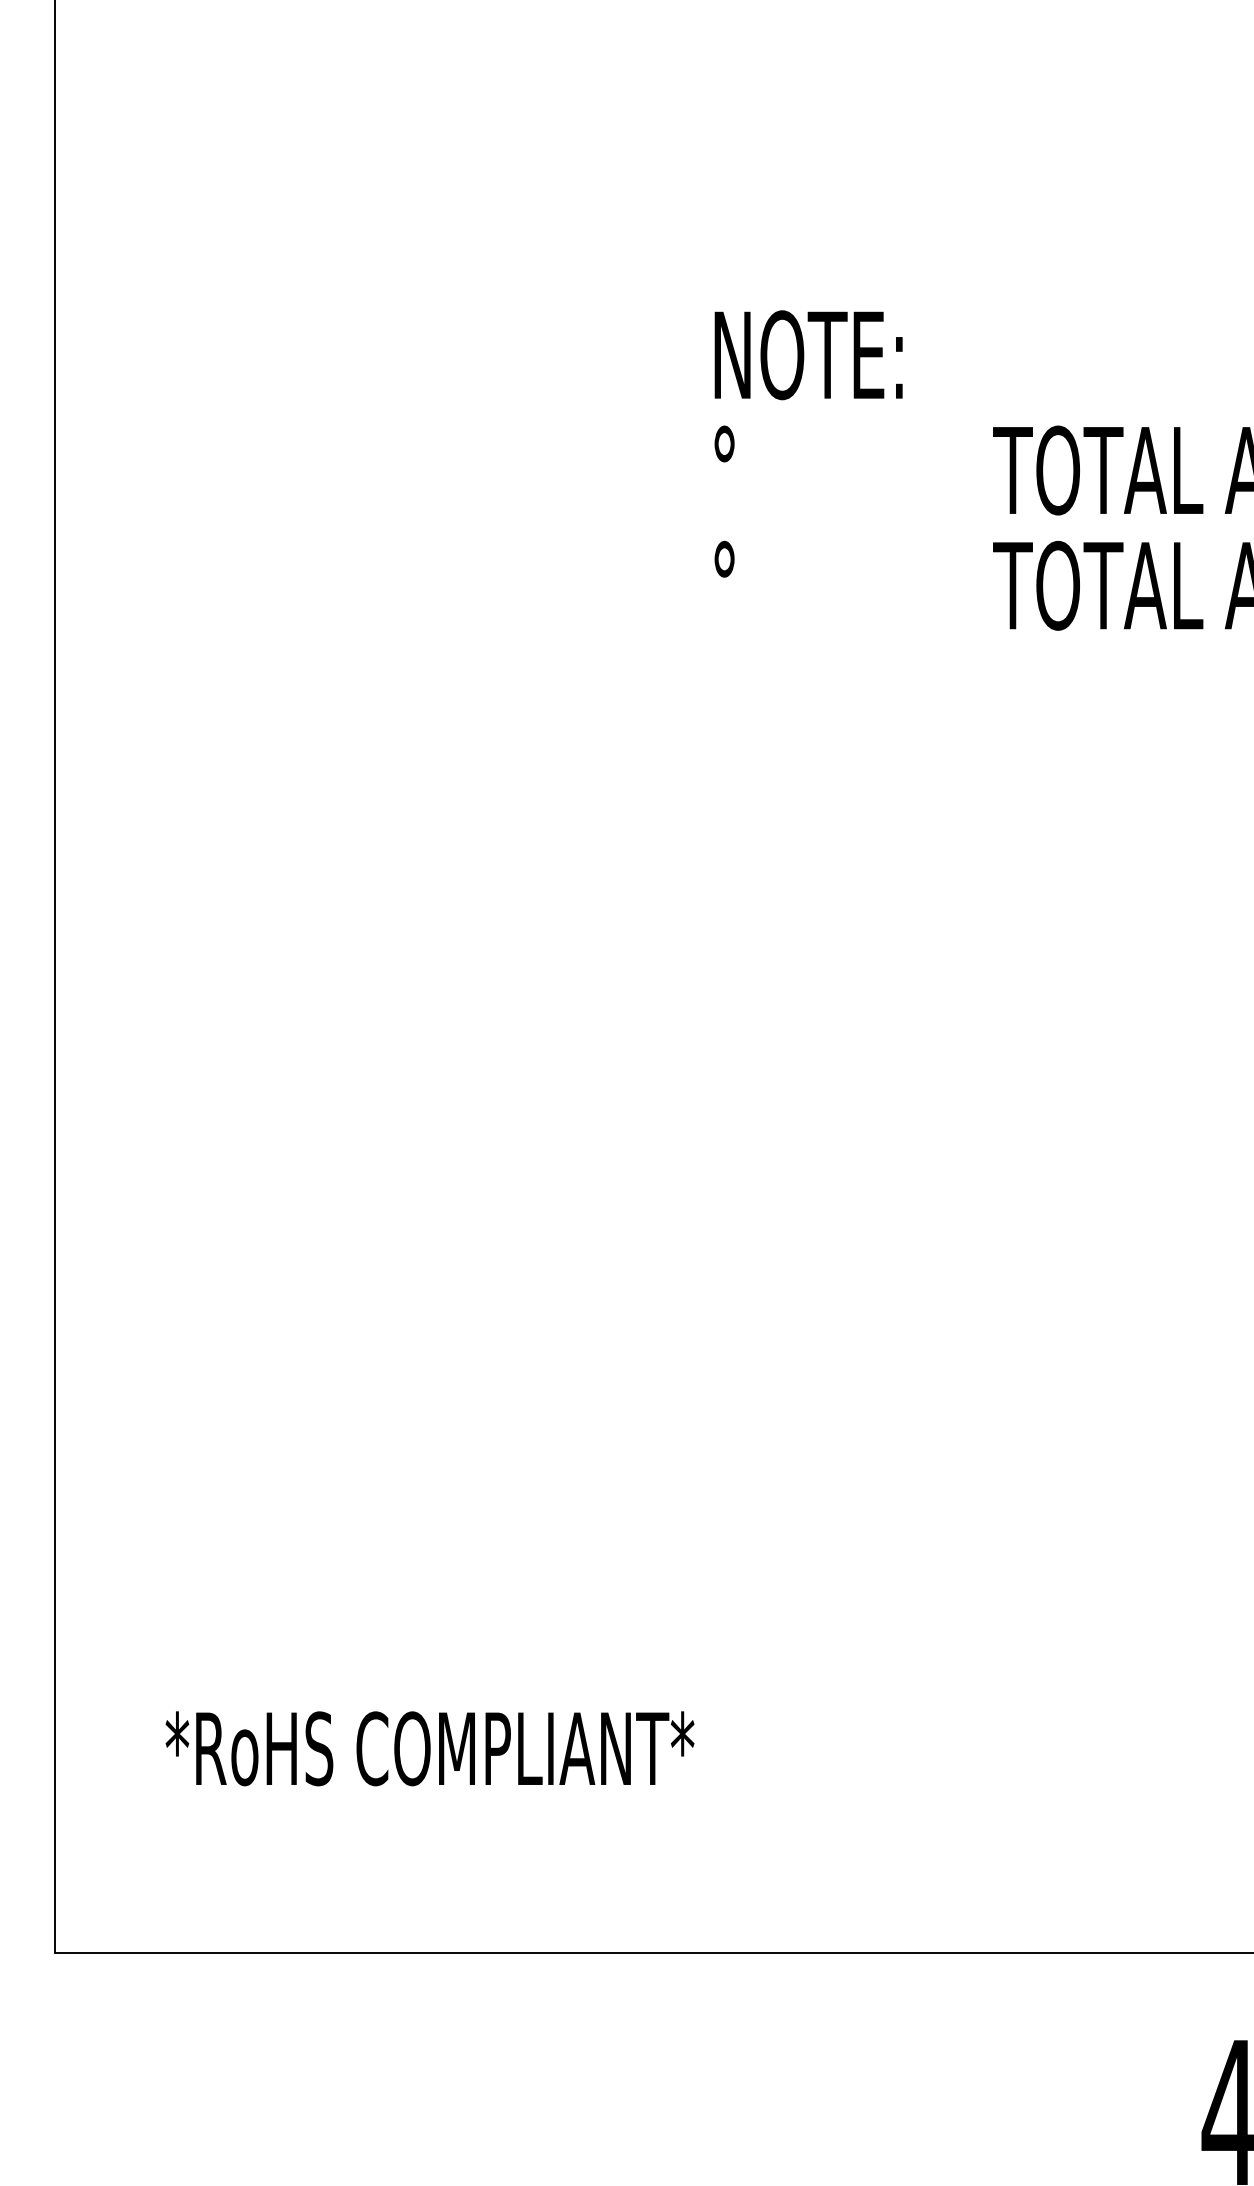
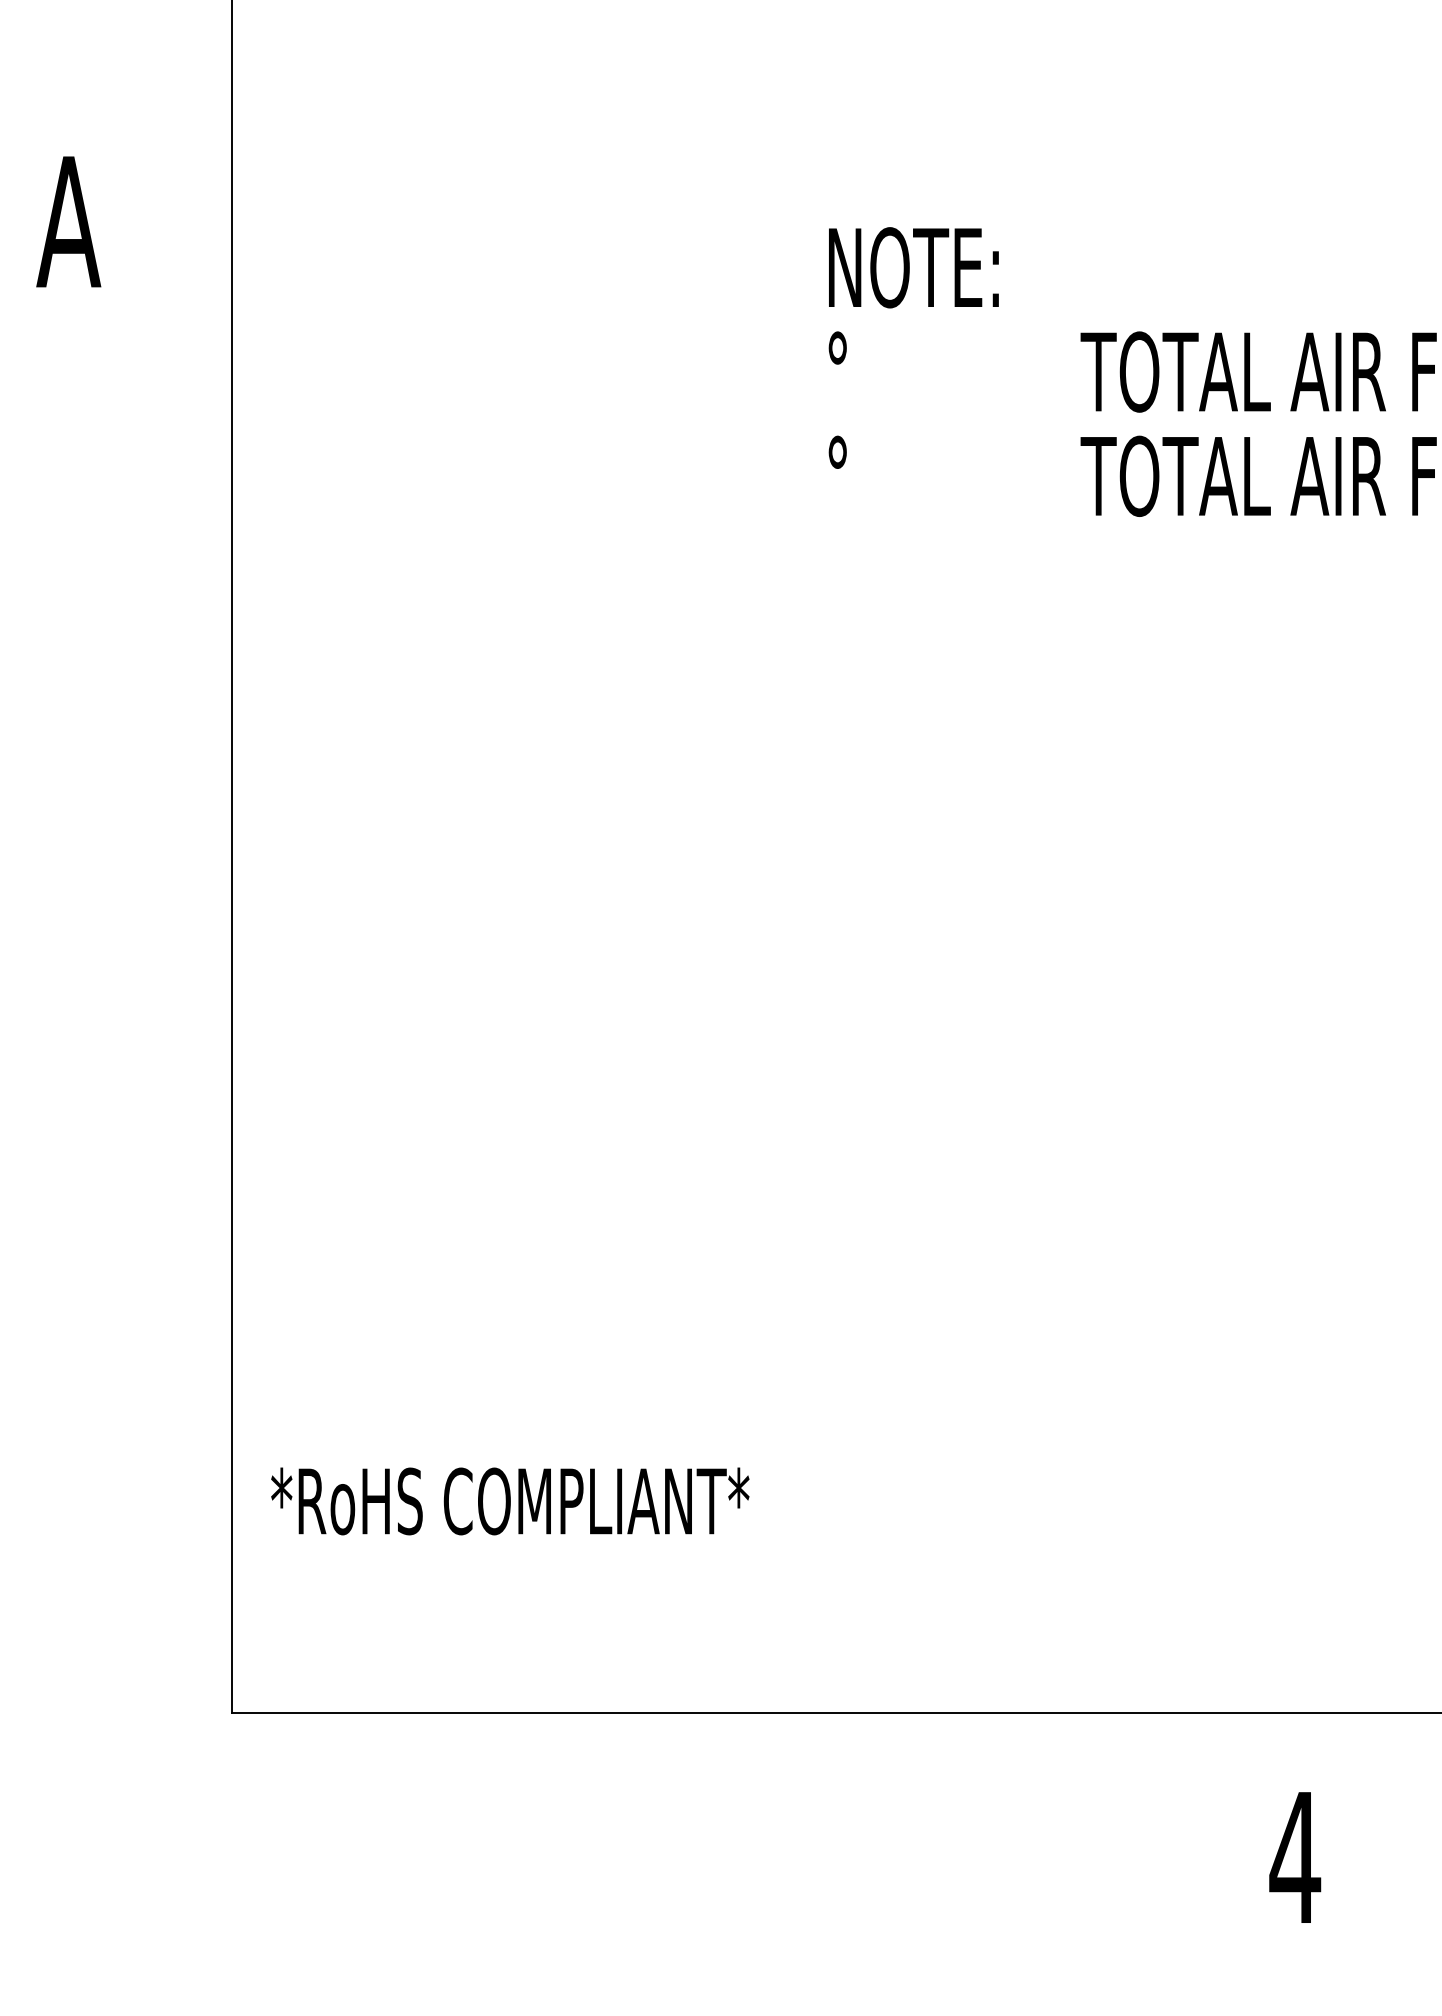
text: (430, 1748) -> (510, 1501), moved

